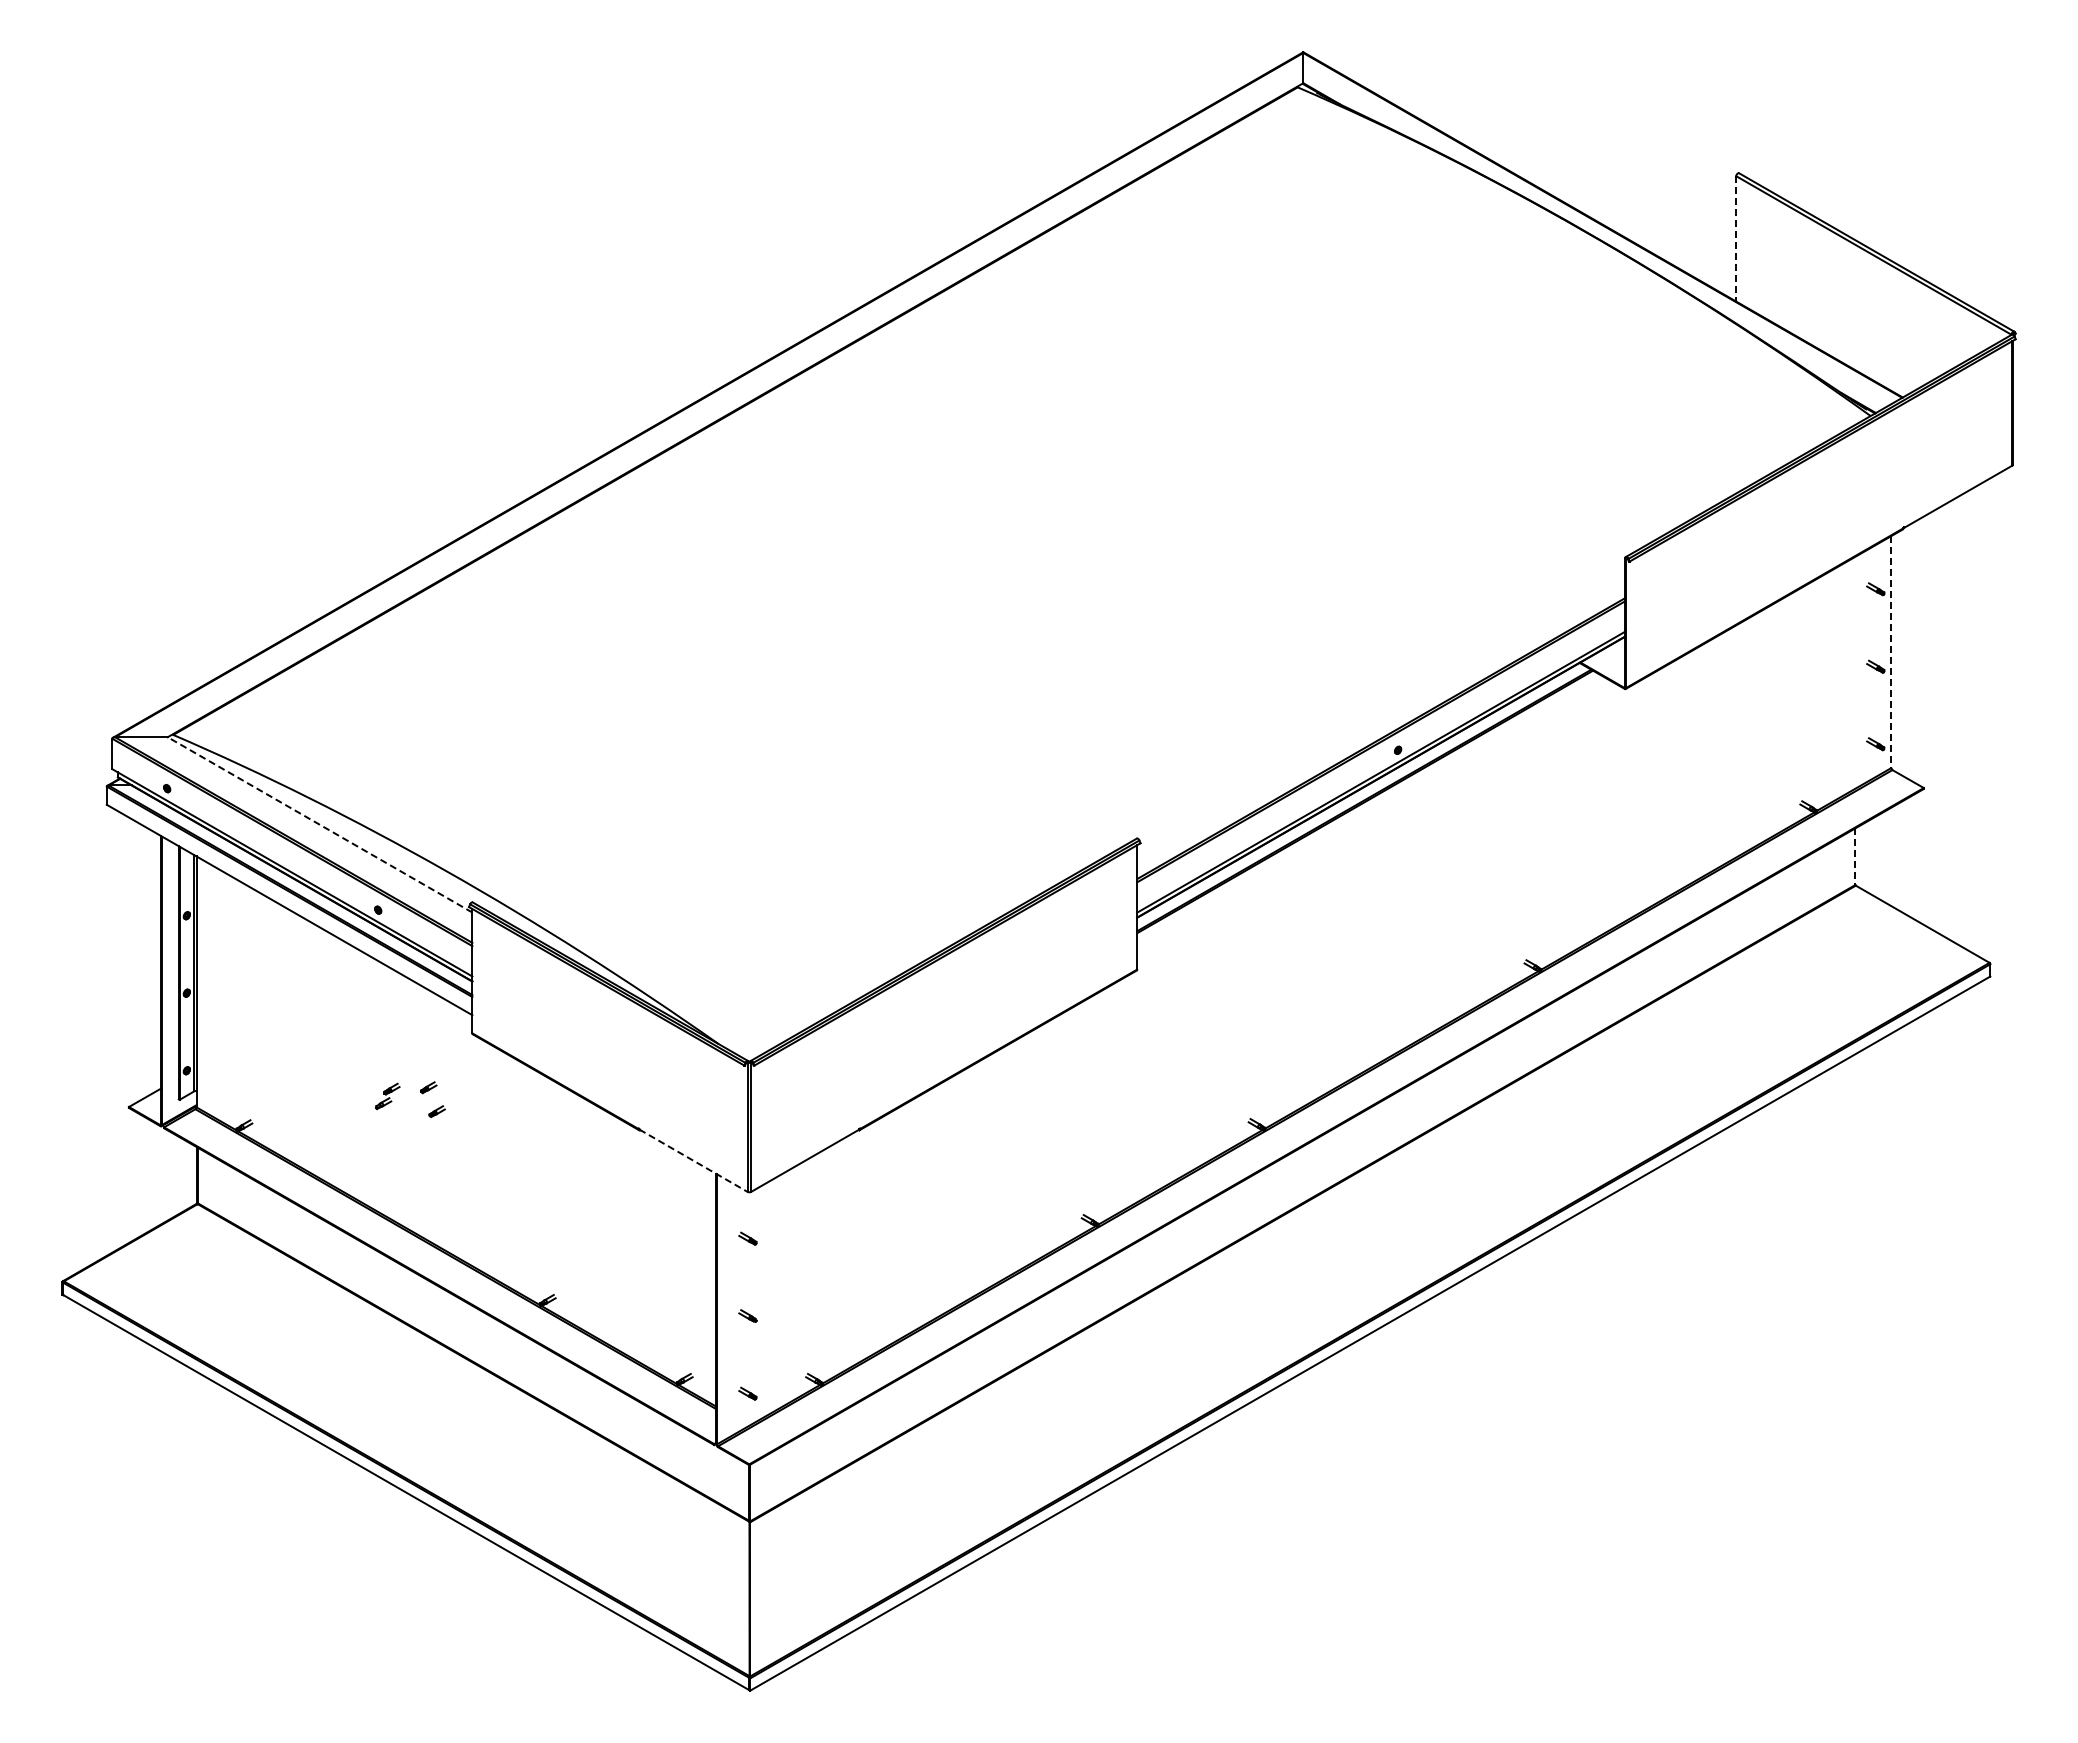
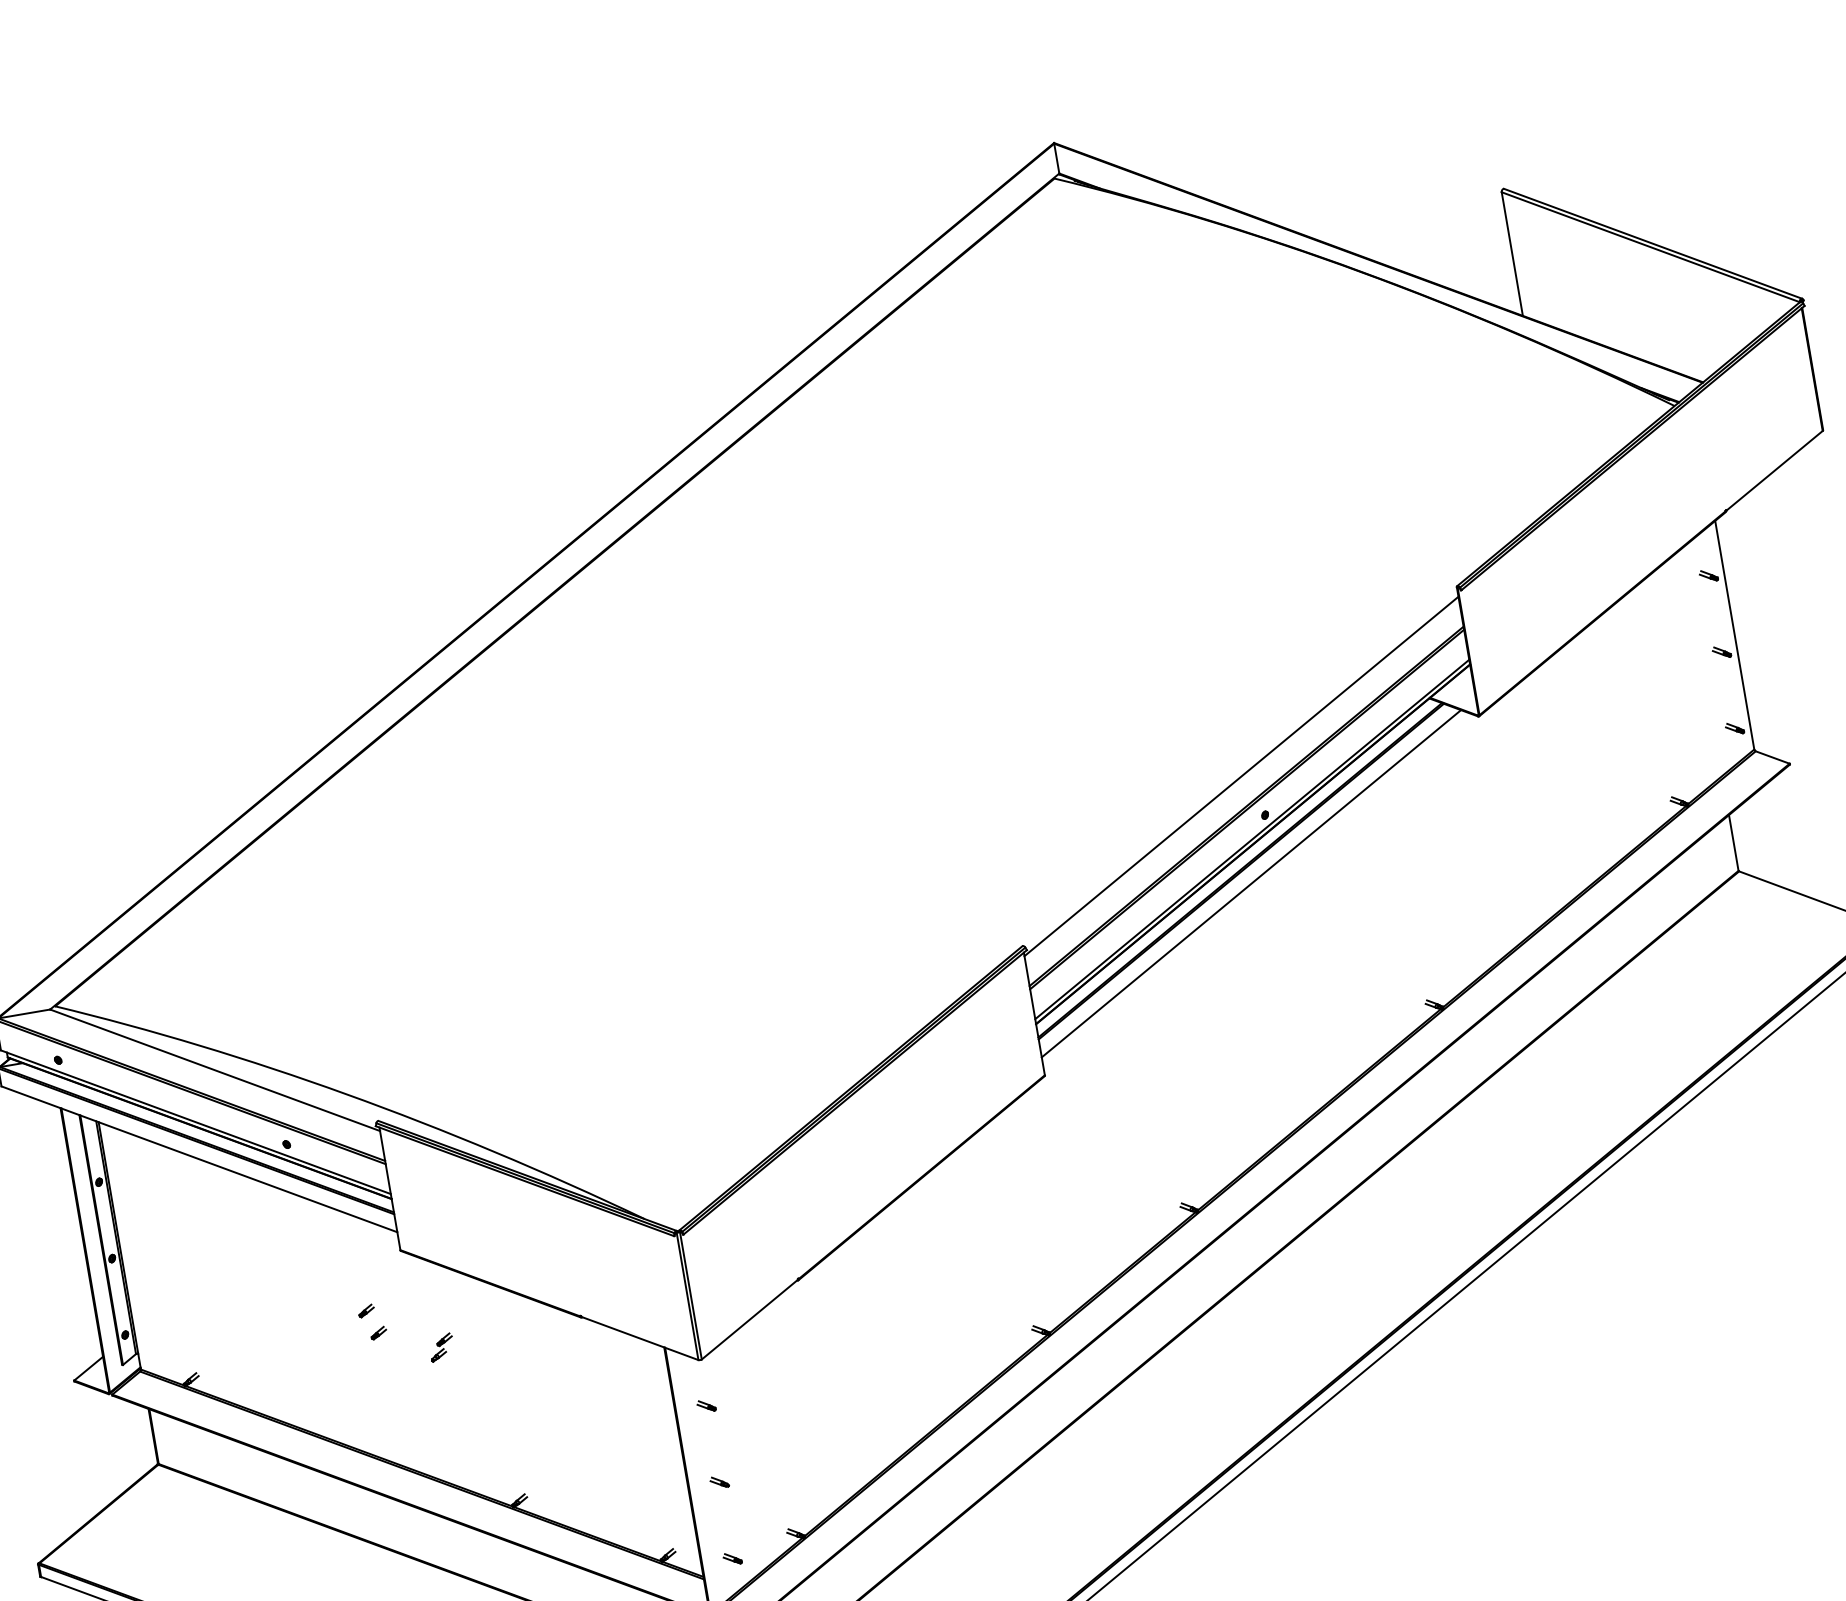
line: (1736, 238) -> (1512, 253), dashed -> solid
line: (1891, 652) -> (1735, 635), dashed -> solid
line: (1381, 707) -> (1241, 775), added
line: (1372, 815) -> (1250, 883), added
line: (320, 824) -> (215, 1069), dashed -> solid
line: (1855, 857) -> (1734, 843), dashed -> solid
part: (387, 1095) -> (441, 1346), moved
line: (693, 1161) -> (639, 1339), dashed -> solid

